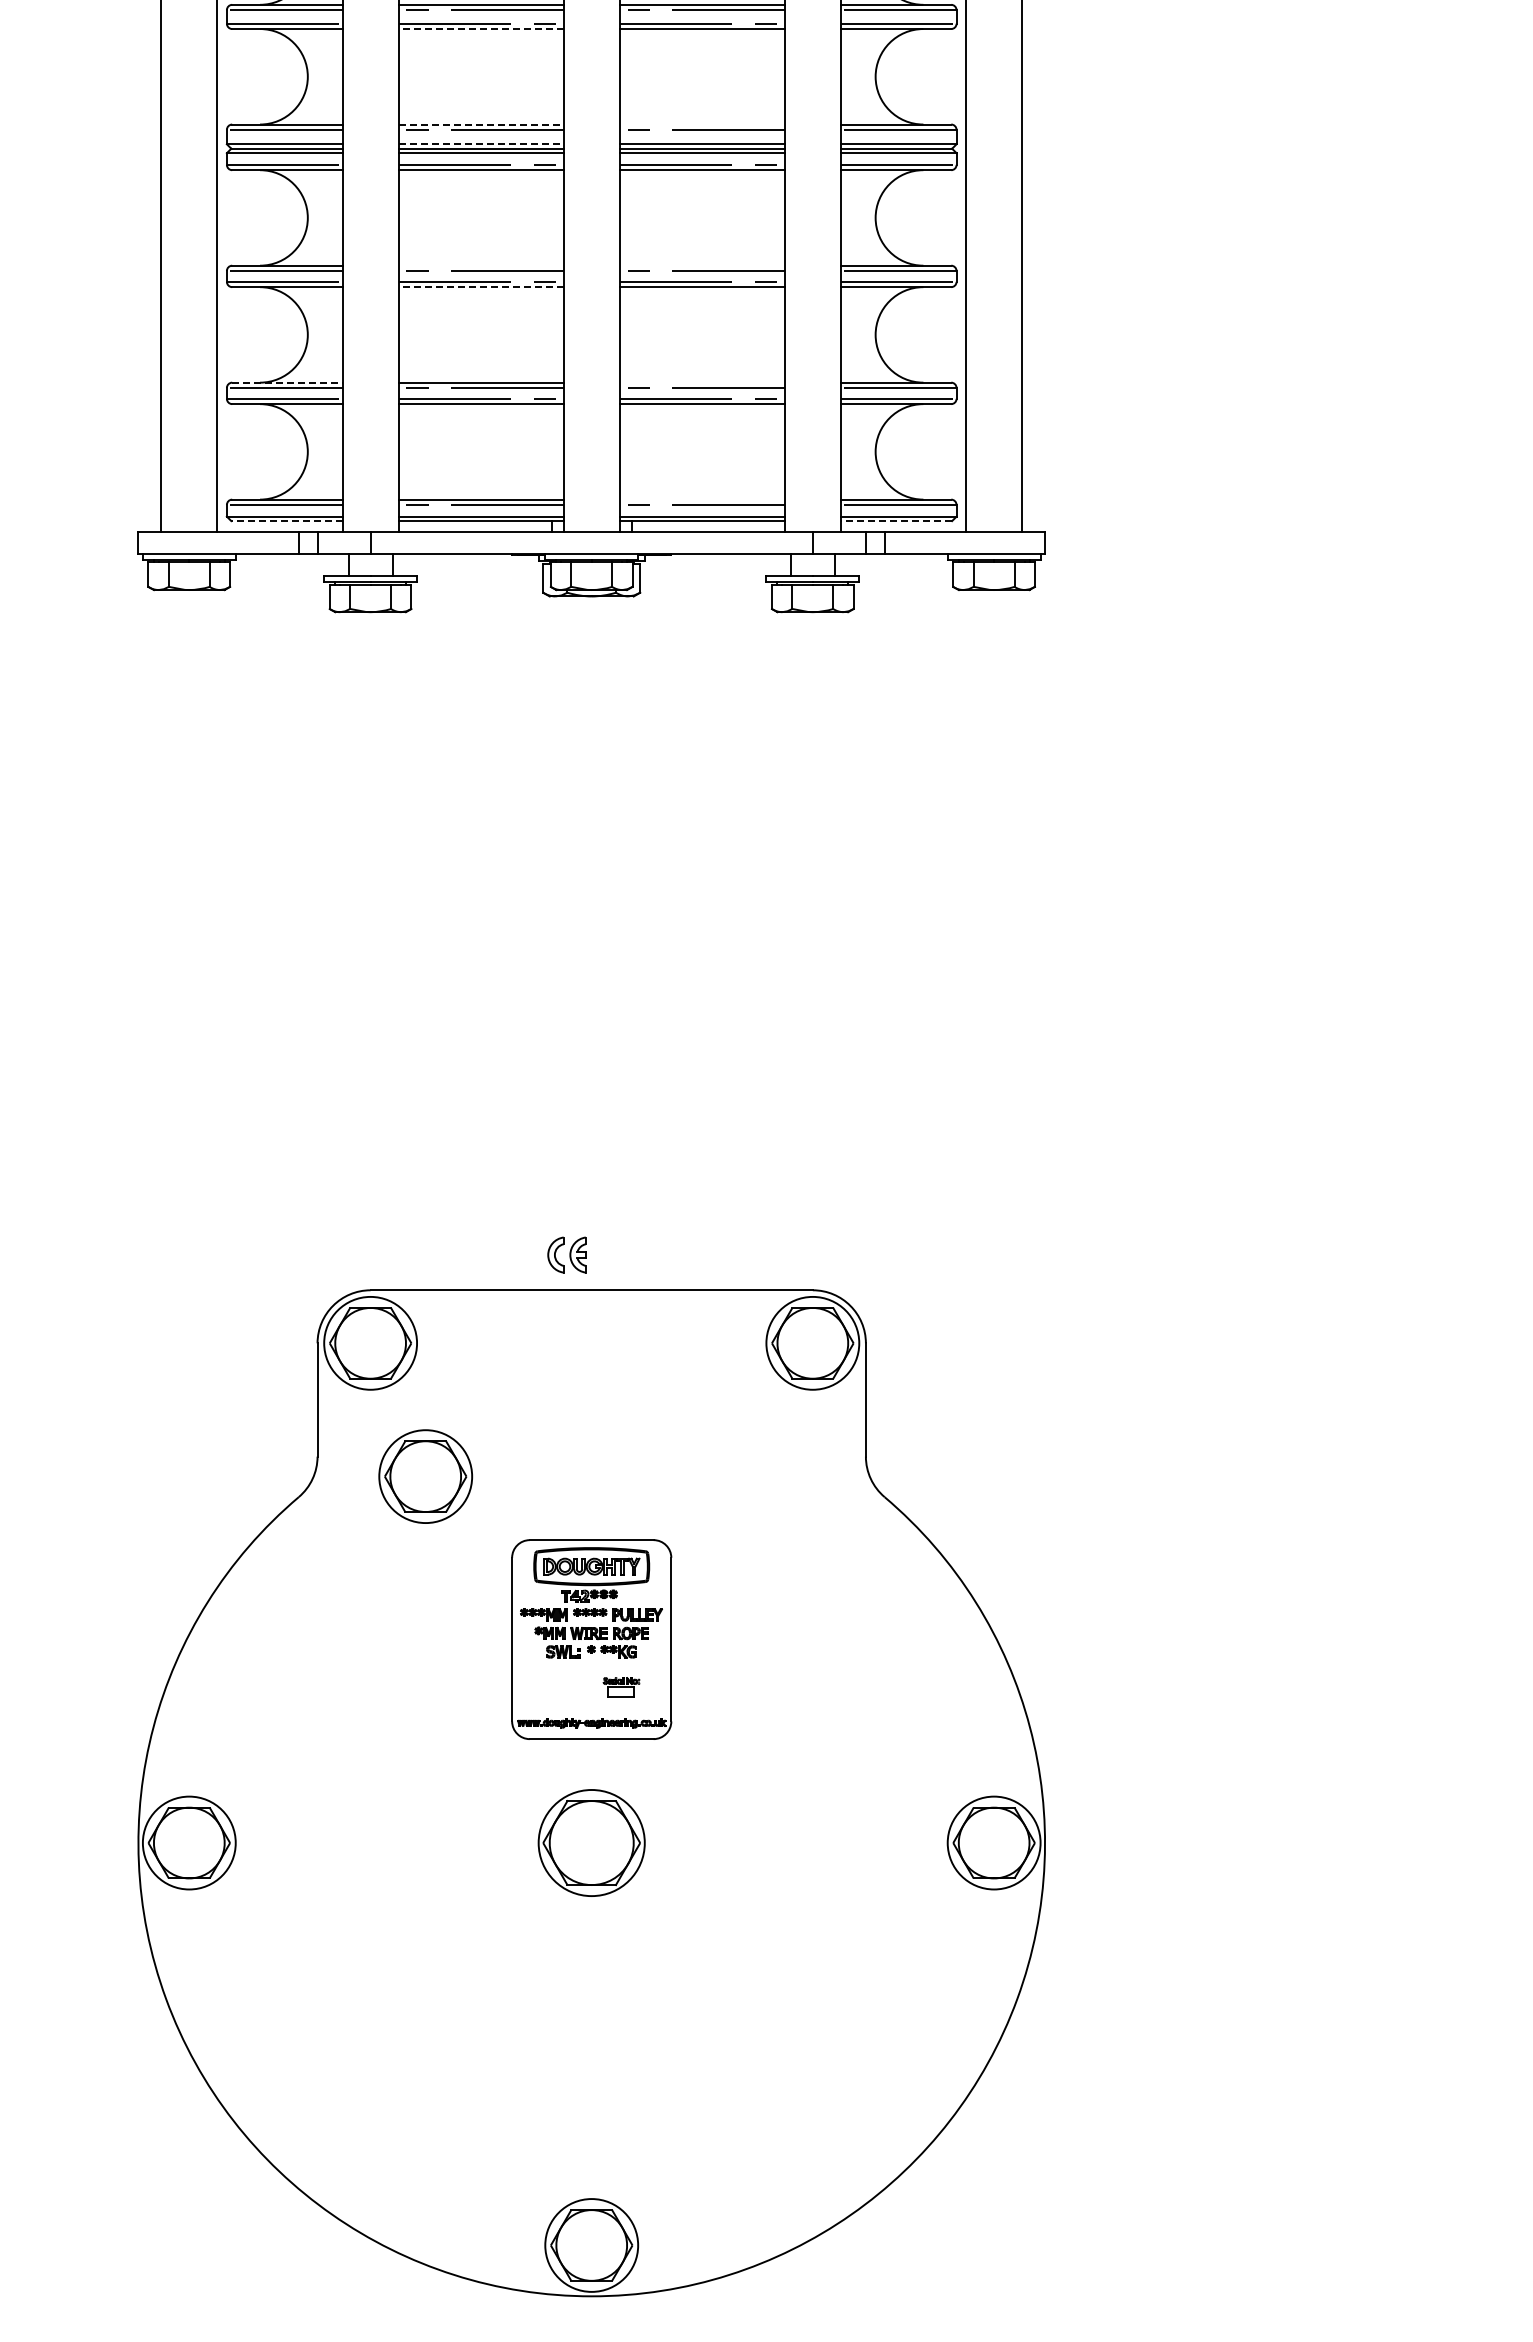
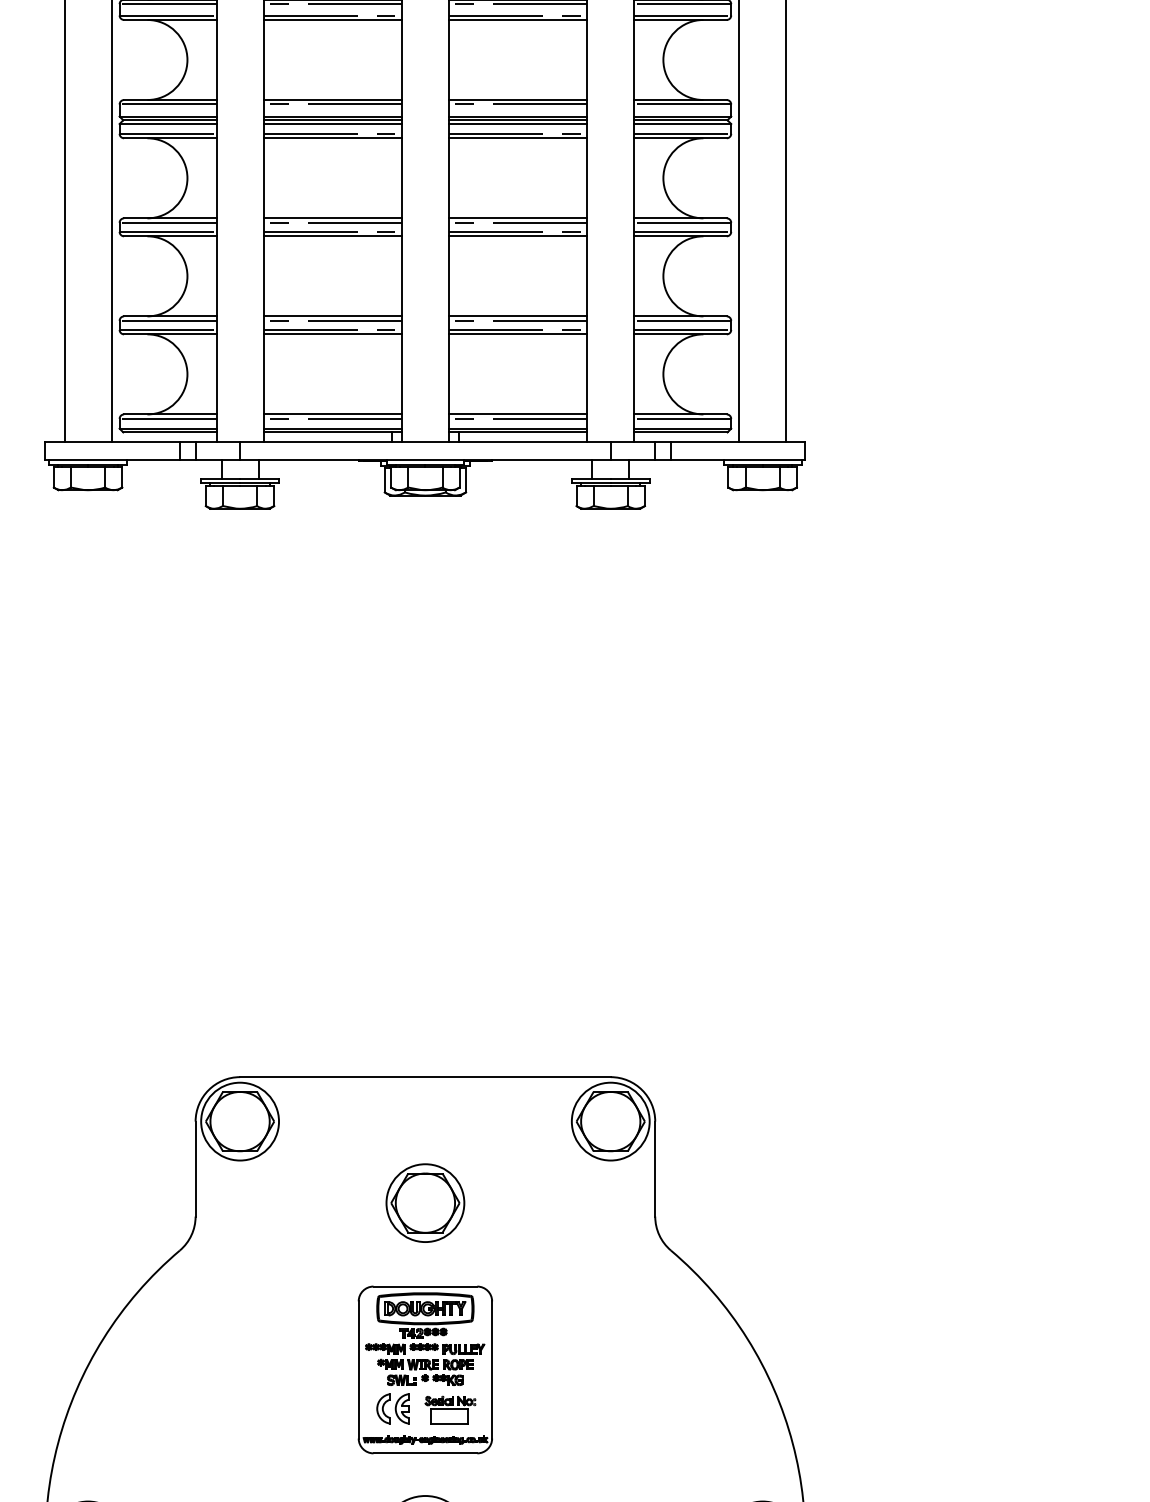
line: (480, 29) -> (332, 20), dashed -> solid
line: (481, 124) -> (333, 99), dashed -> solid
line: (701, 124) -> (517, 99), added
line: (481, 144) -> (333, 116), dashed -> solid
line: (480, 265) -> (332, 218), added
line: (701, 265) -> (517, 218), added
line: (480, 287) -> (332, 236), dashed -> solid
line: (287, 382) -> (170, 316), dashed -> solid
line: (701, 382) -> (517, 316), added
line: (701, 499) -> (517, 414), added
line: (286, 521) -> (169, 432), dashed -> solid
line: (896, 521) -> (680, 432), dashed -> solid
part: (566, 1254) -> (392, 1408), moved
part: (425, 1476) -> (425, 1203), moved
part: (621, 1687) -> (450, 1410), size x1.67

